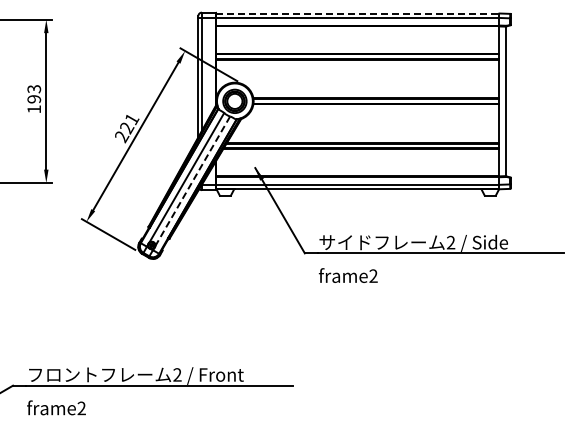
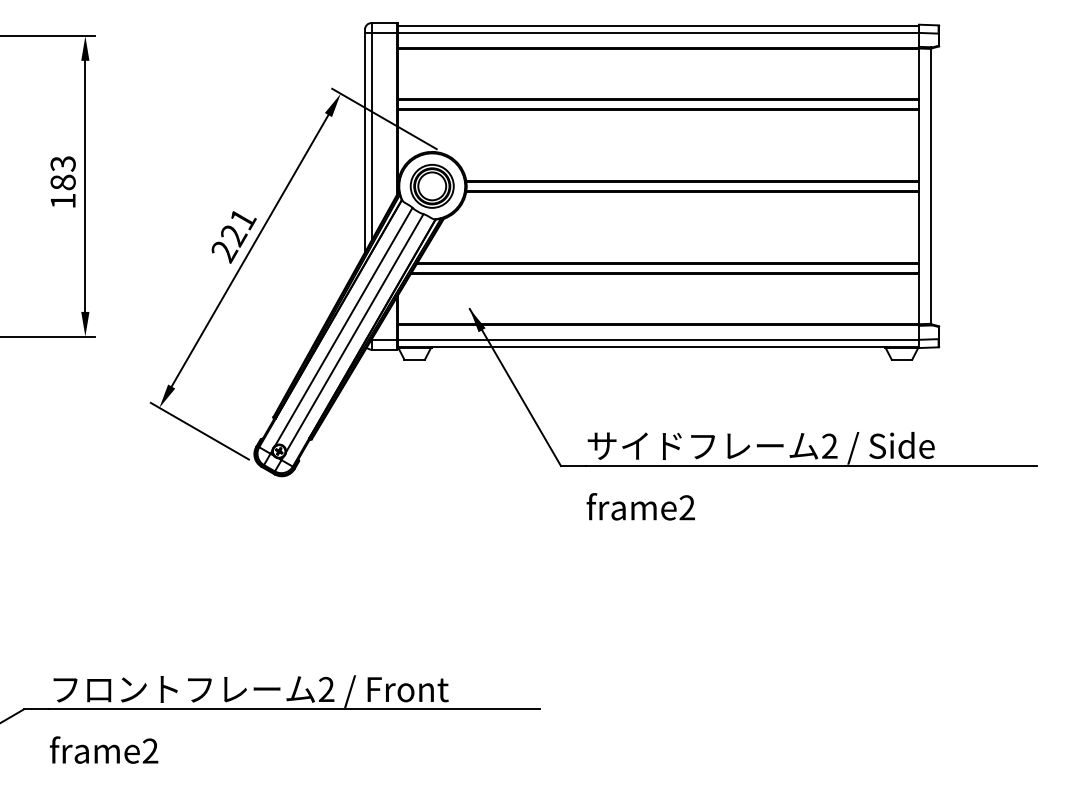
line: (357, 13) -> (657, 24), dashed -> solid
text: (34, 99) -> (63, 182), 193 -> 183
line: (192, 181) -> (354, 333), dashed -> solid

